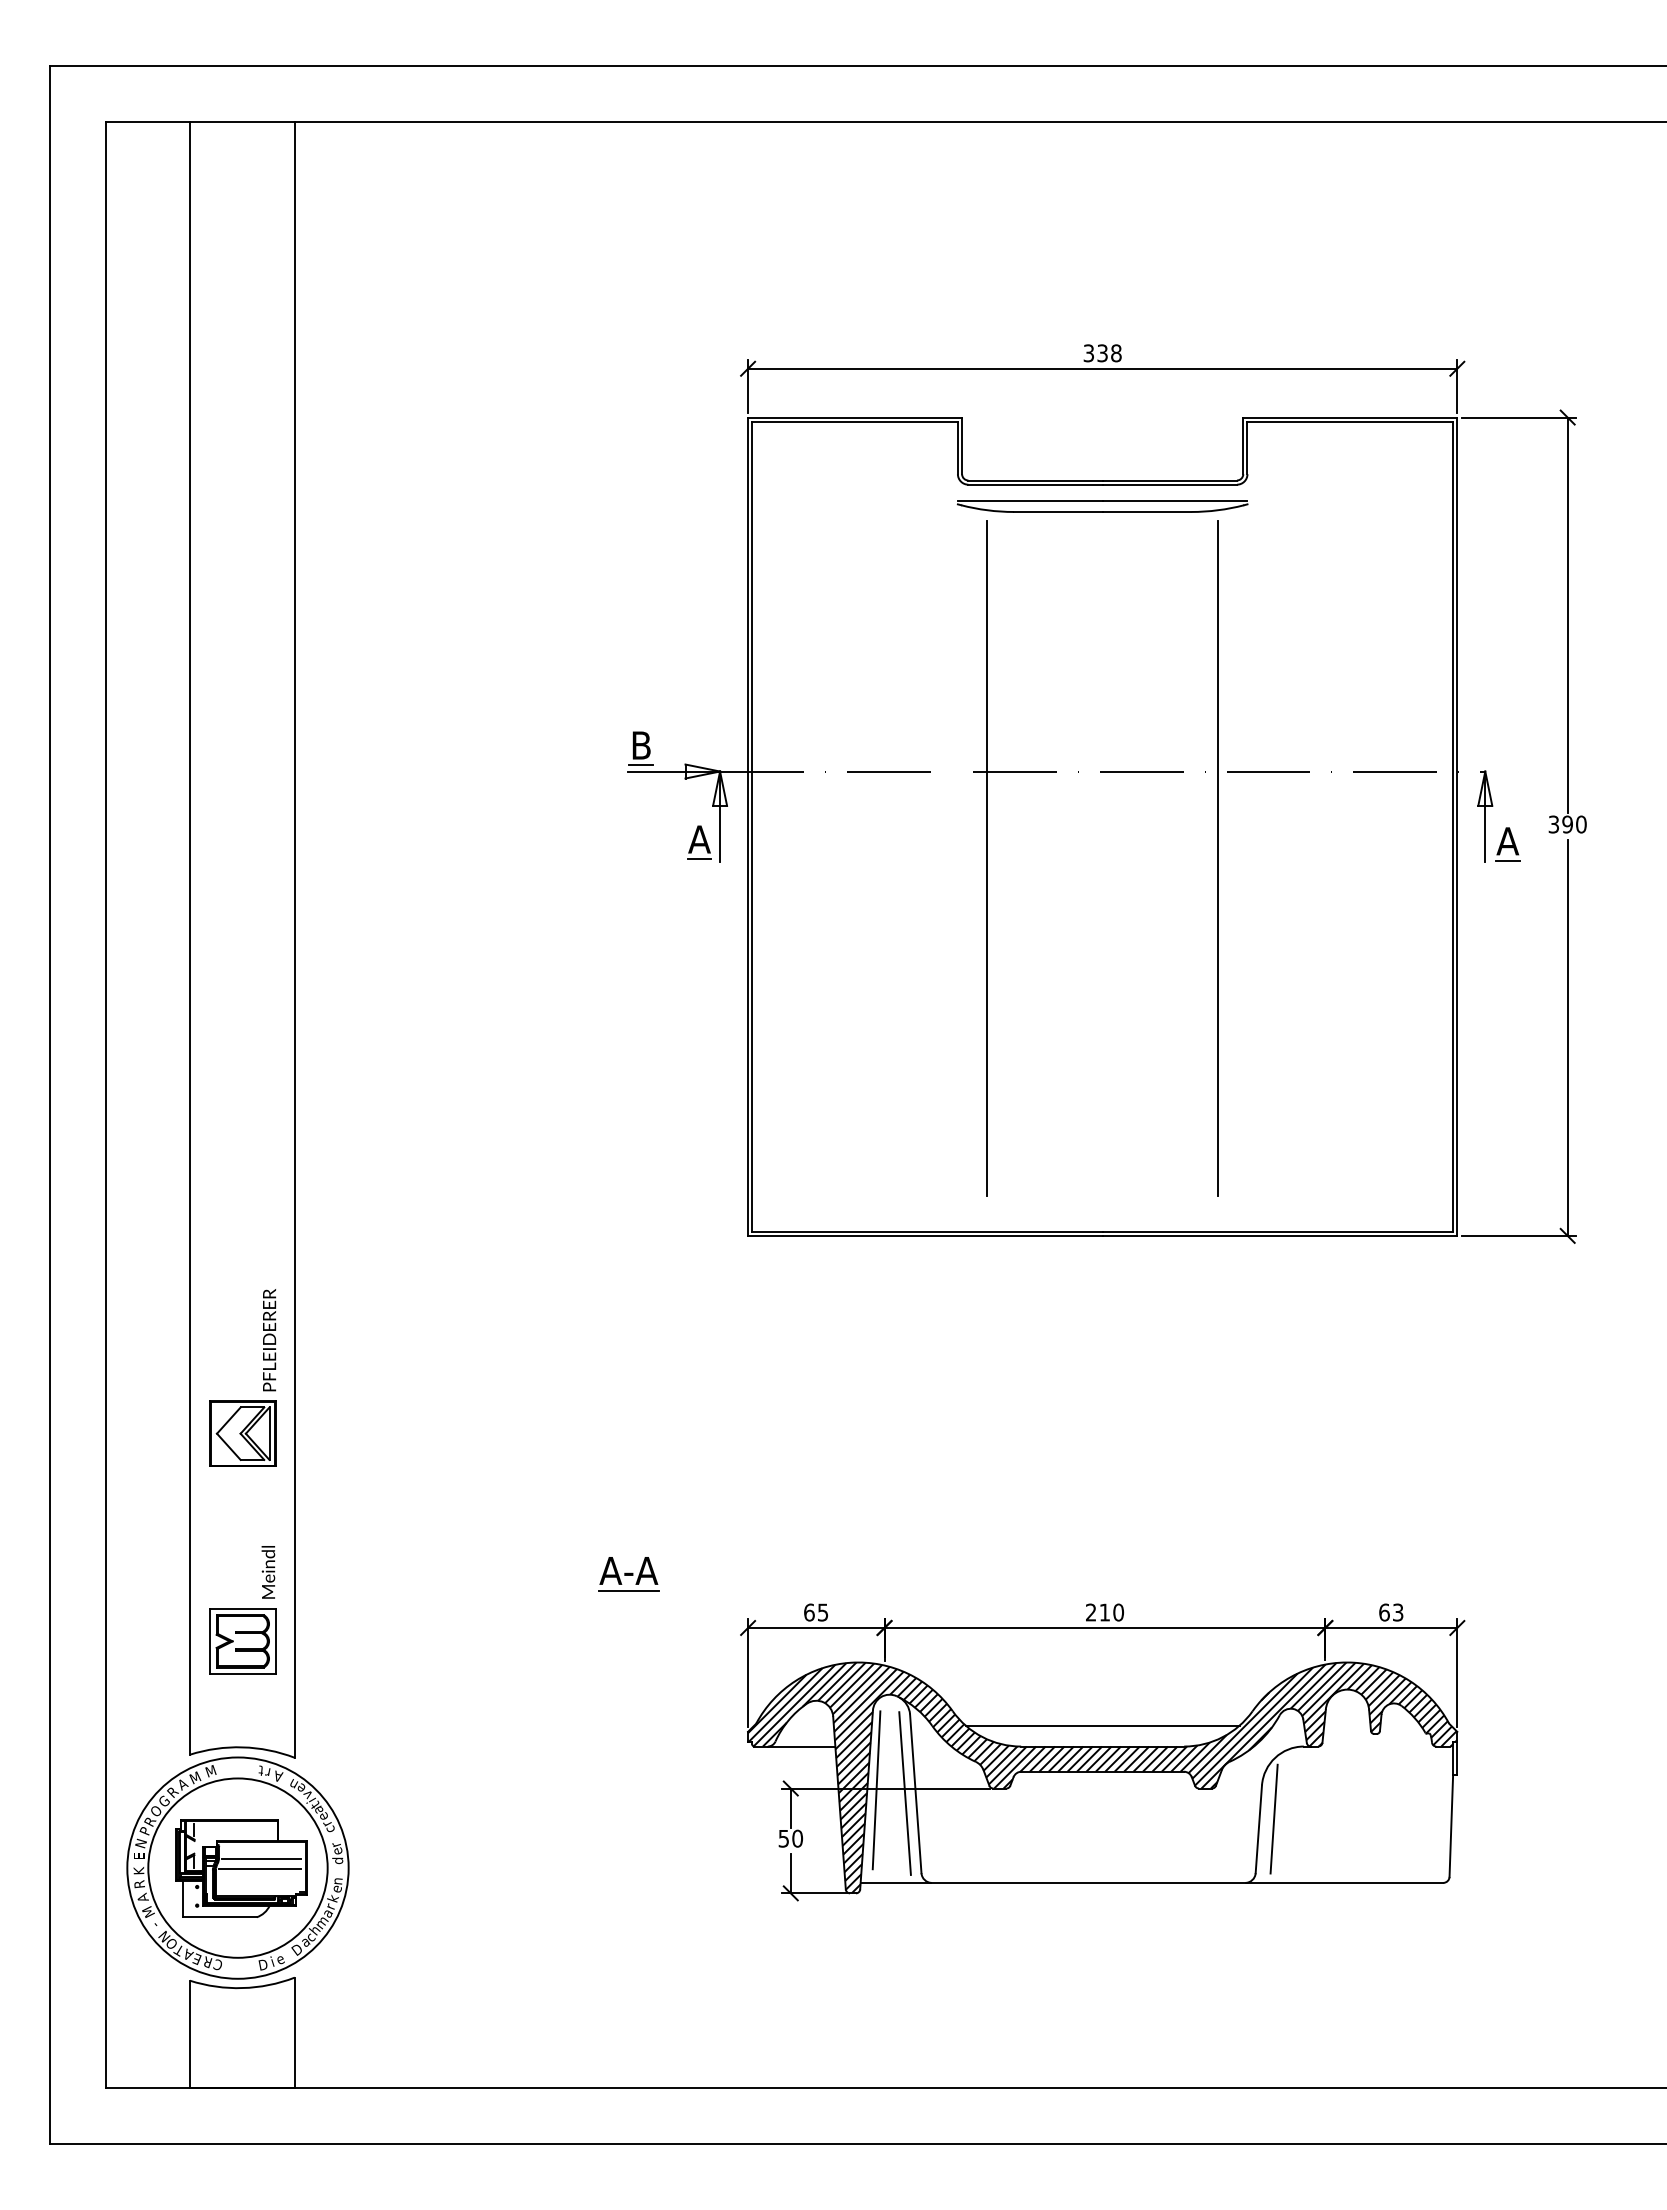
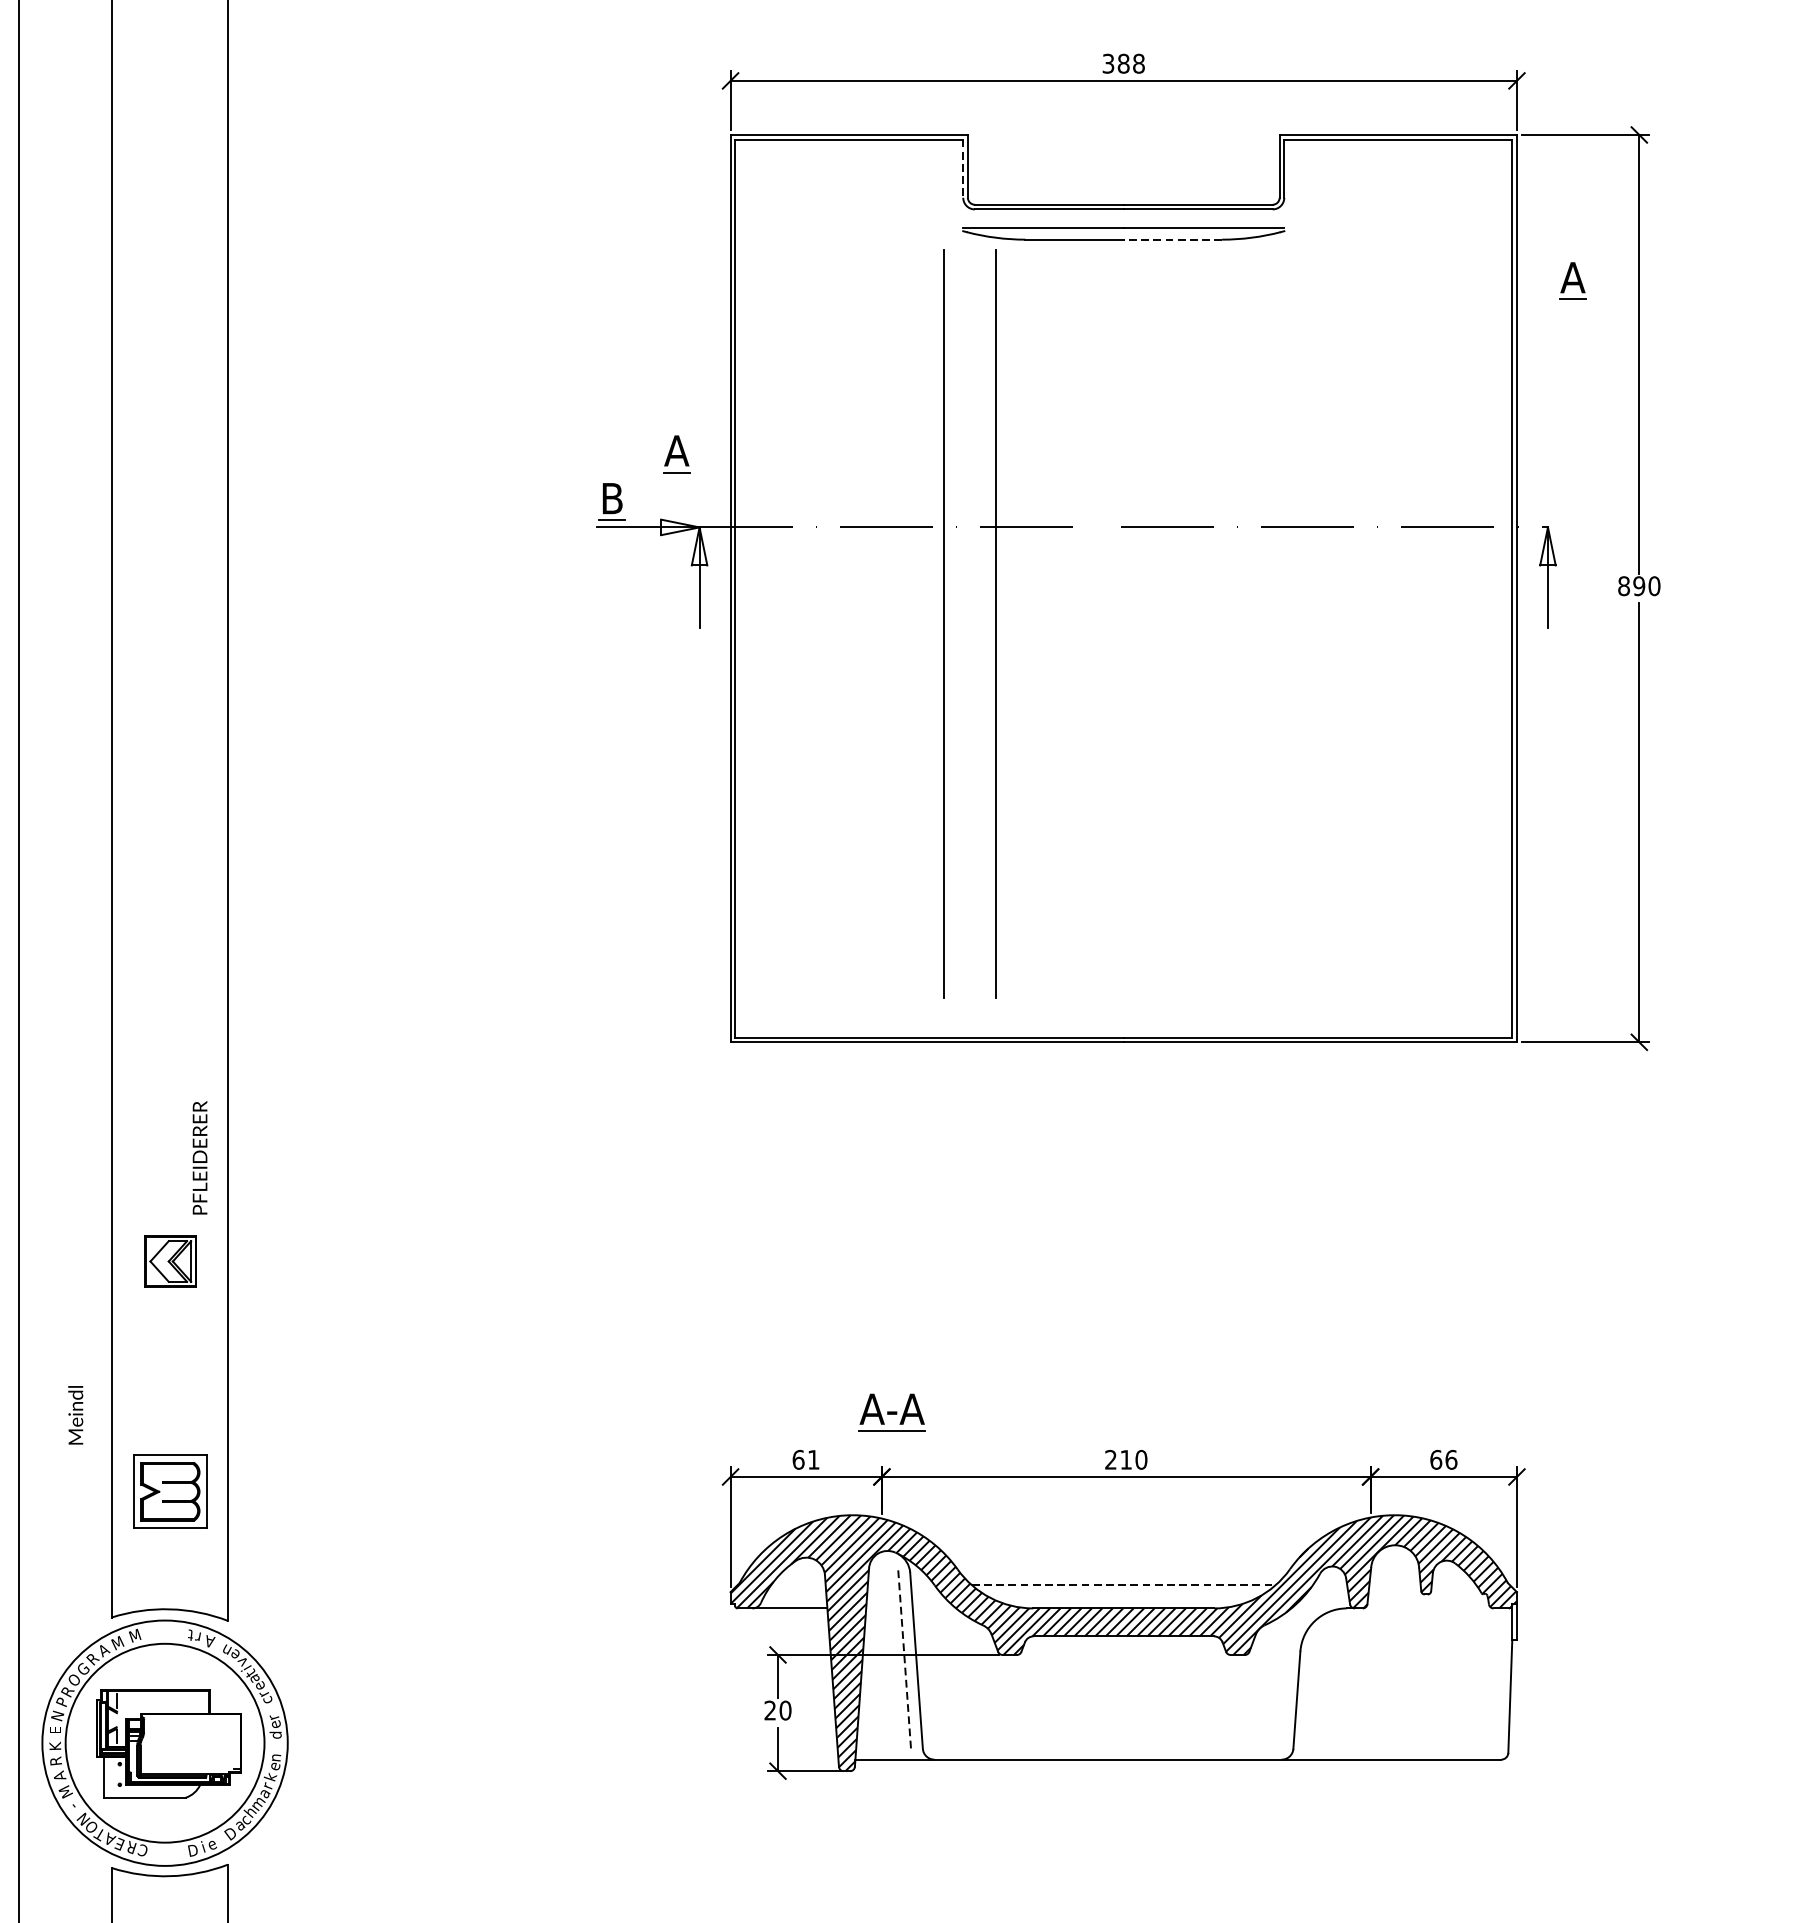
text: (1102, 353) -> (1123, 63), 338 -> 388
line: (957, 448) -> (962, 169), solid -> dashed
line: (1146, 511) -> (1172, 239), solid -> dashed
text: (1553, 824) -> (1623, 586), 390 -> 890
part: (699, 842) -> (676, 454), moved
part: (1507, 844) -> (1572, 281), moved
line: (1217, 858) -> (942, 623), moved
part: (242, 1433) -> (170, 1261), size x0.7
text: (268, 1572) -> (75, 1415), moved
part: (628, 1574) -> (891, 1413), moved
text: (823, 1612) -> (814, 1459), 65 -> 61
text: (1398, 1612) -> (1451, 1459), 63 -> 66
line: (1103, 1725) -> (1124, 1585), solid -> dashed
line: (876, 1790) -> (872, 1657), removed
line: (905, 1793) -> (905, 1660), solid -> dashed
line: (1273, 1818) -> (1313, 1688), removed
text: (783, 1838) -> (769, 1710), 50 -> 20
line: (261, 1858) -> (191, 1732), removed
line: (259, 1869) -> (188, 1744), removed

